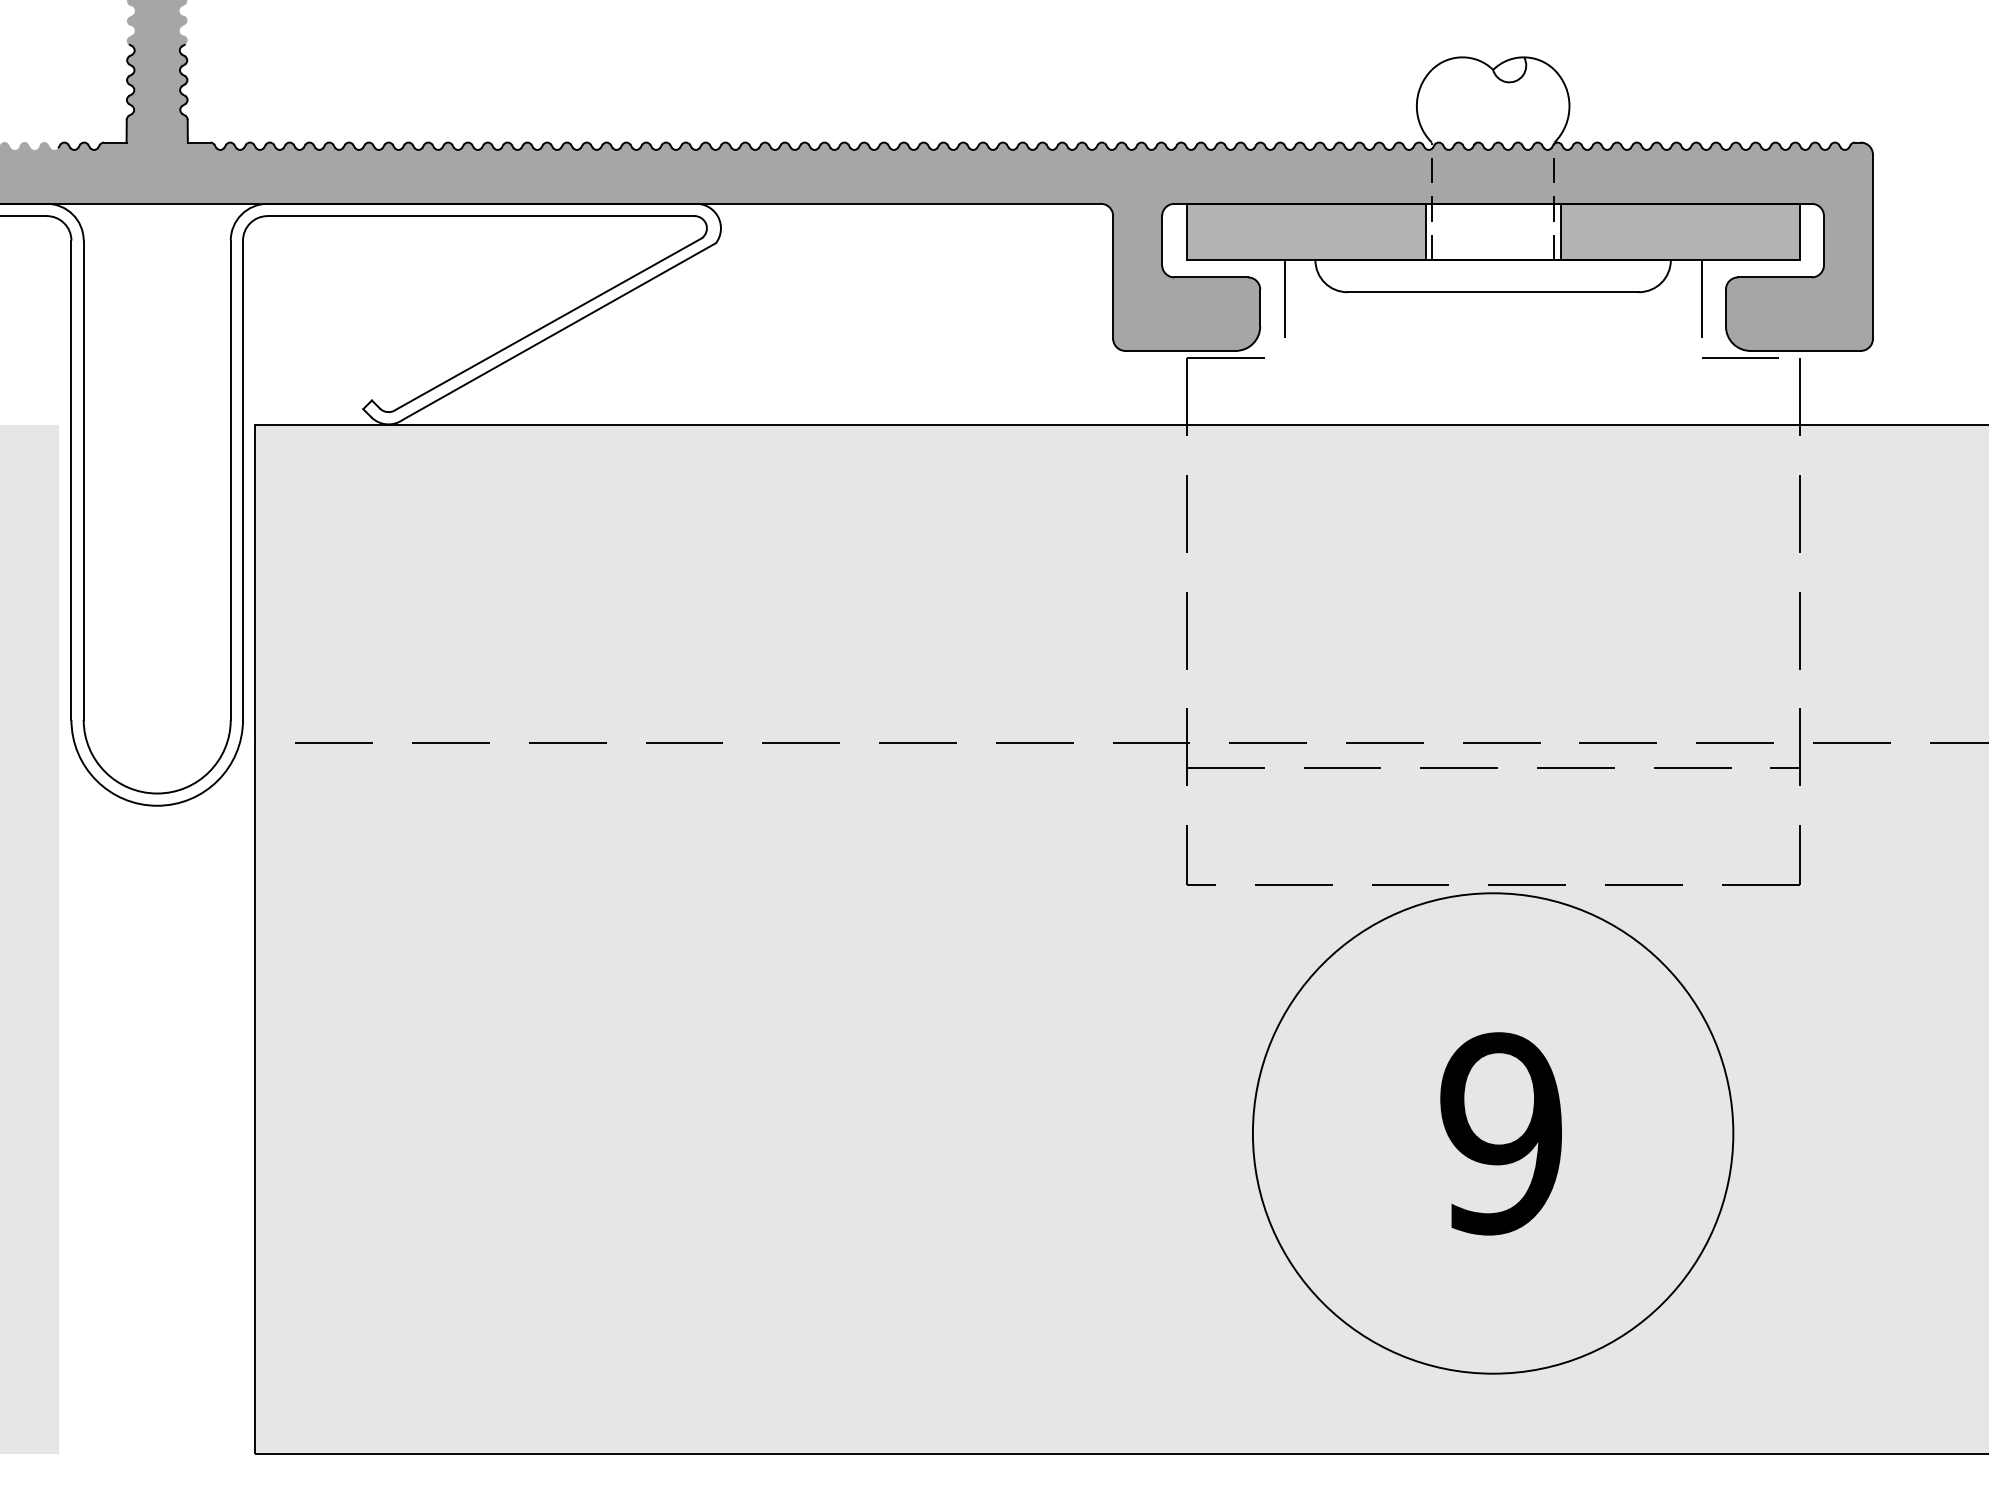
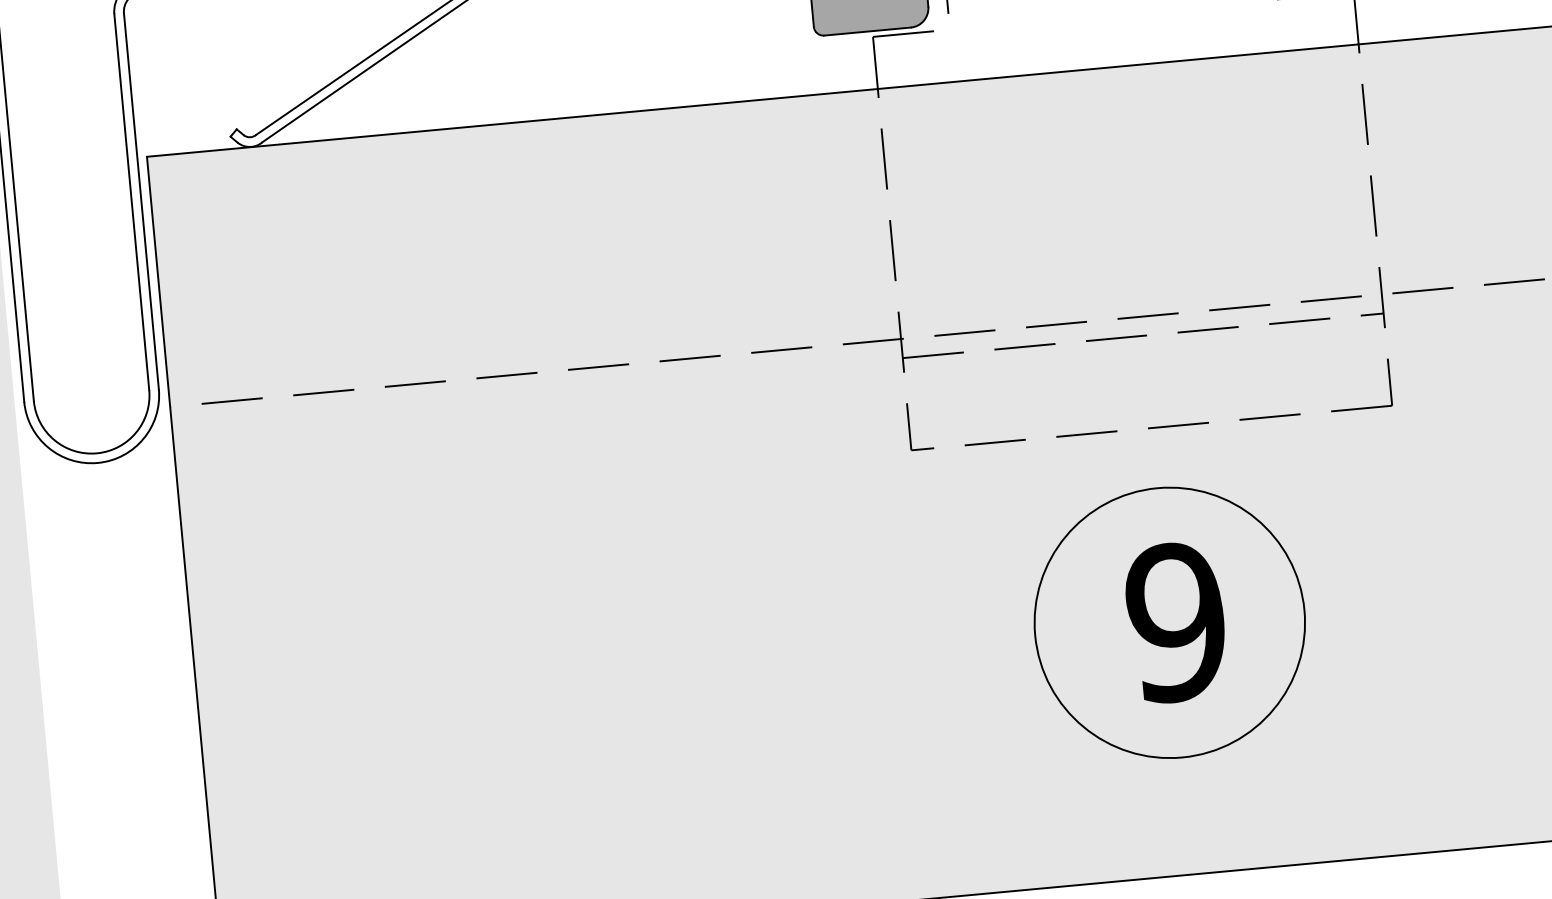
circle: (1492, 1133) -> (1169, 622), size x0.71

